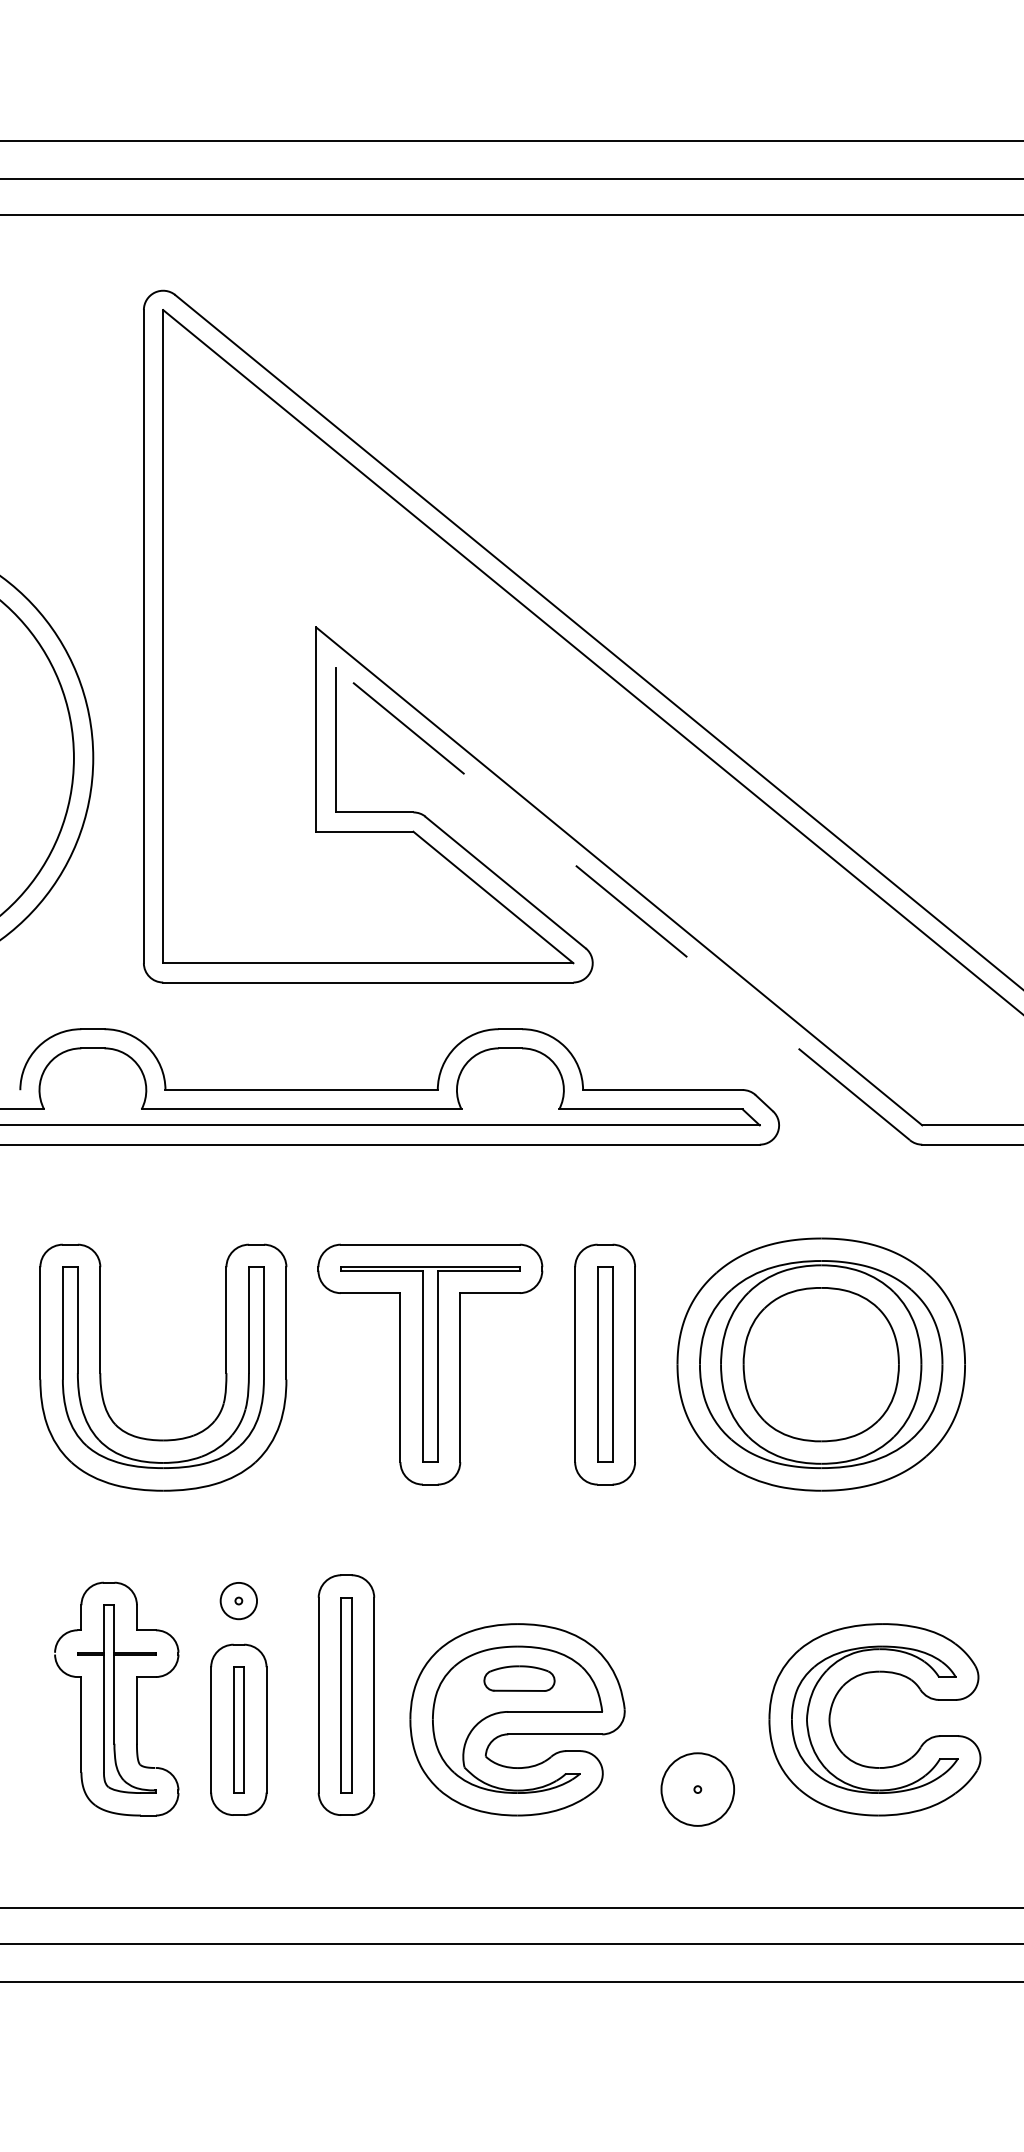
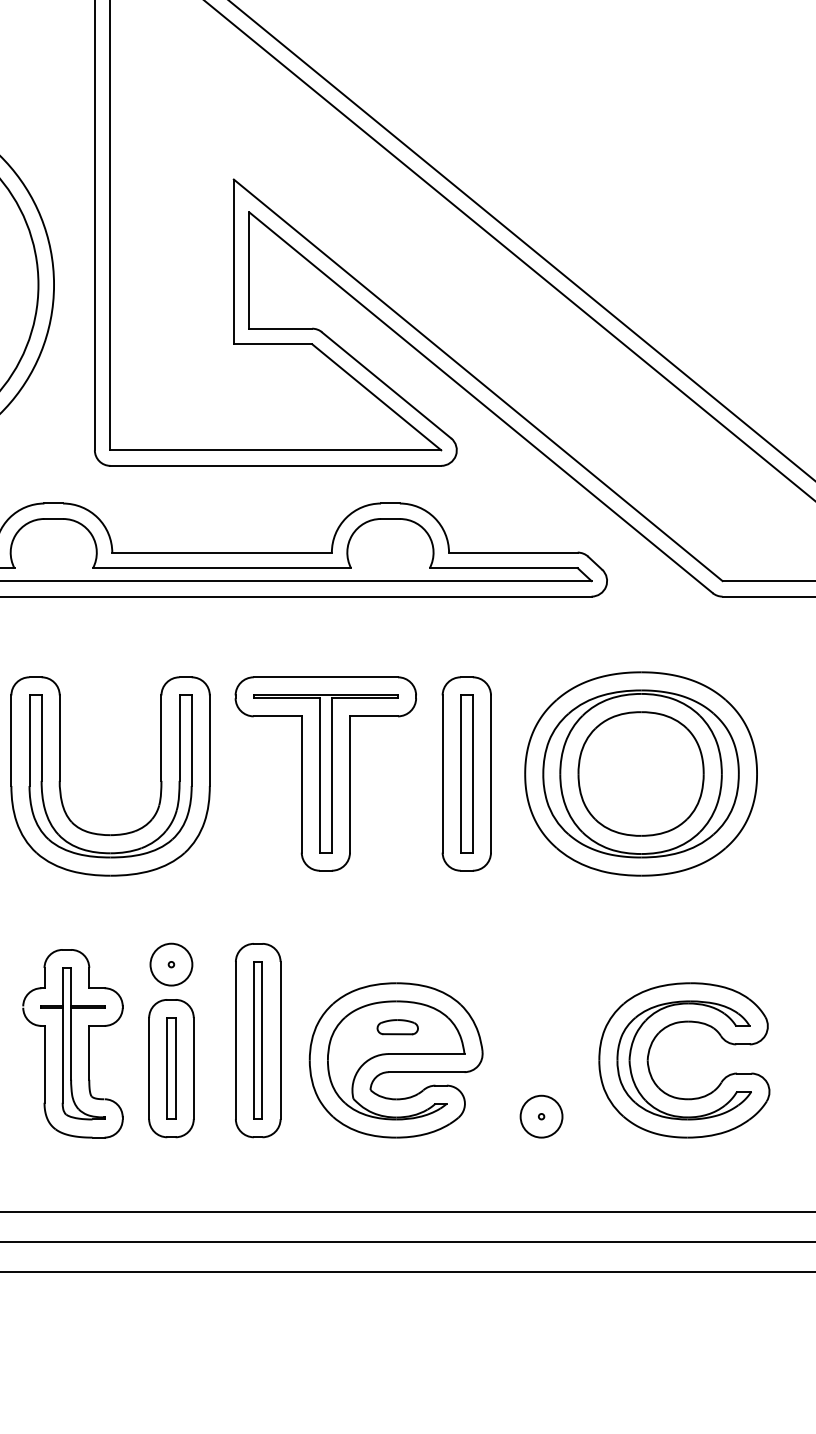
line: (622, 904) -> (480, 402), dashed -> solid
circle: (238, 1601) -> (171, 965), size x1.43
part: (519, 1678) -> (397, 1027), size x0.71
circle: (697, 1789) -> (541, 1116), size x0.71

